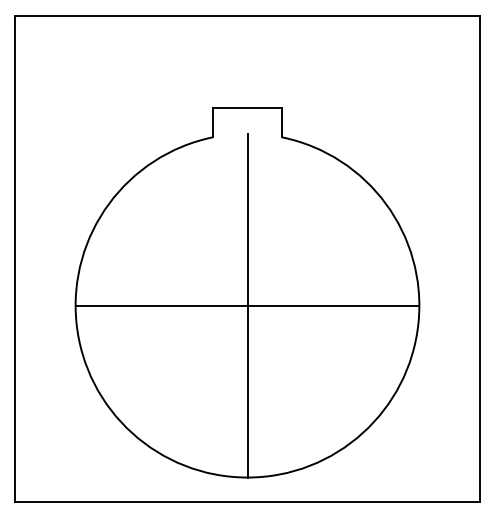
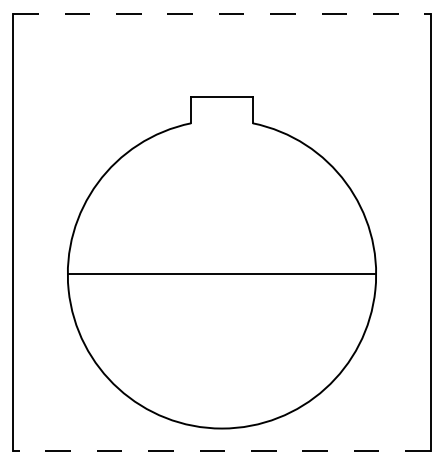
line: (247, 15) -> (222, 14), solid -> dashed
line: (247, 305) -> (222, 274), removed
line: (247, 502) -> (222, 450), solid -> dashed

